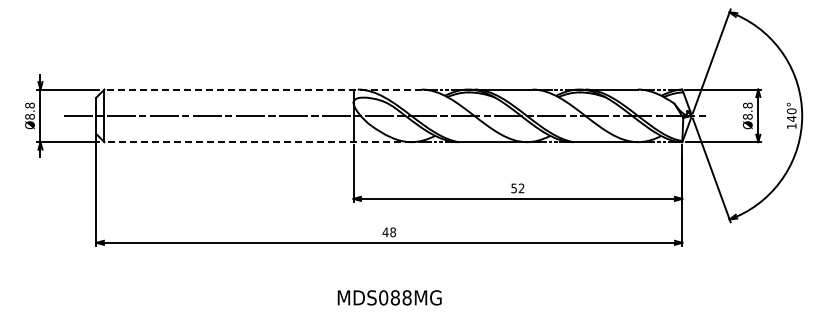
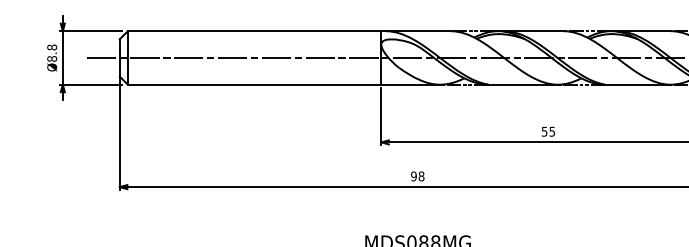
line: (263, 89) -> (289, 31), dashed -> solid
line: (258, 142) -> (284, 85), dashed -> solid
text: (521, 188) -> (552, 131), 52 -> 55
text: (385, 232) -> (413, 176), 48 -> 98

